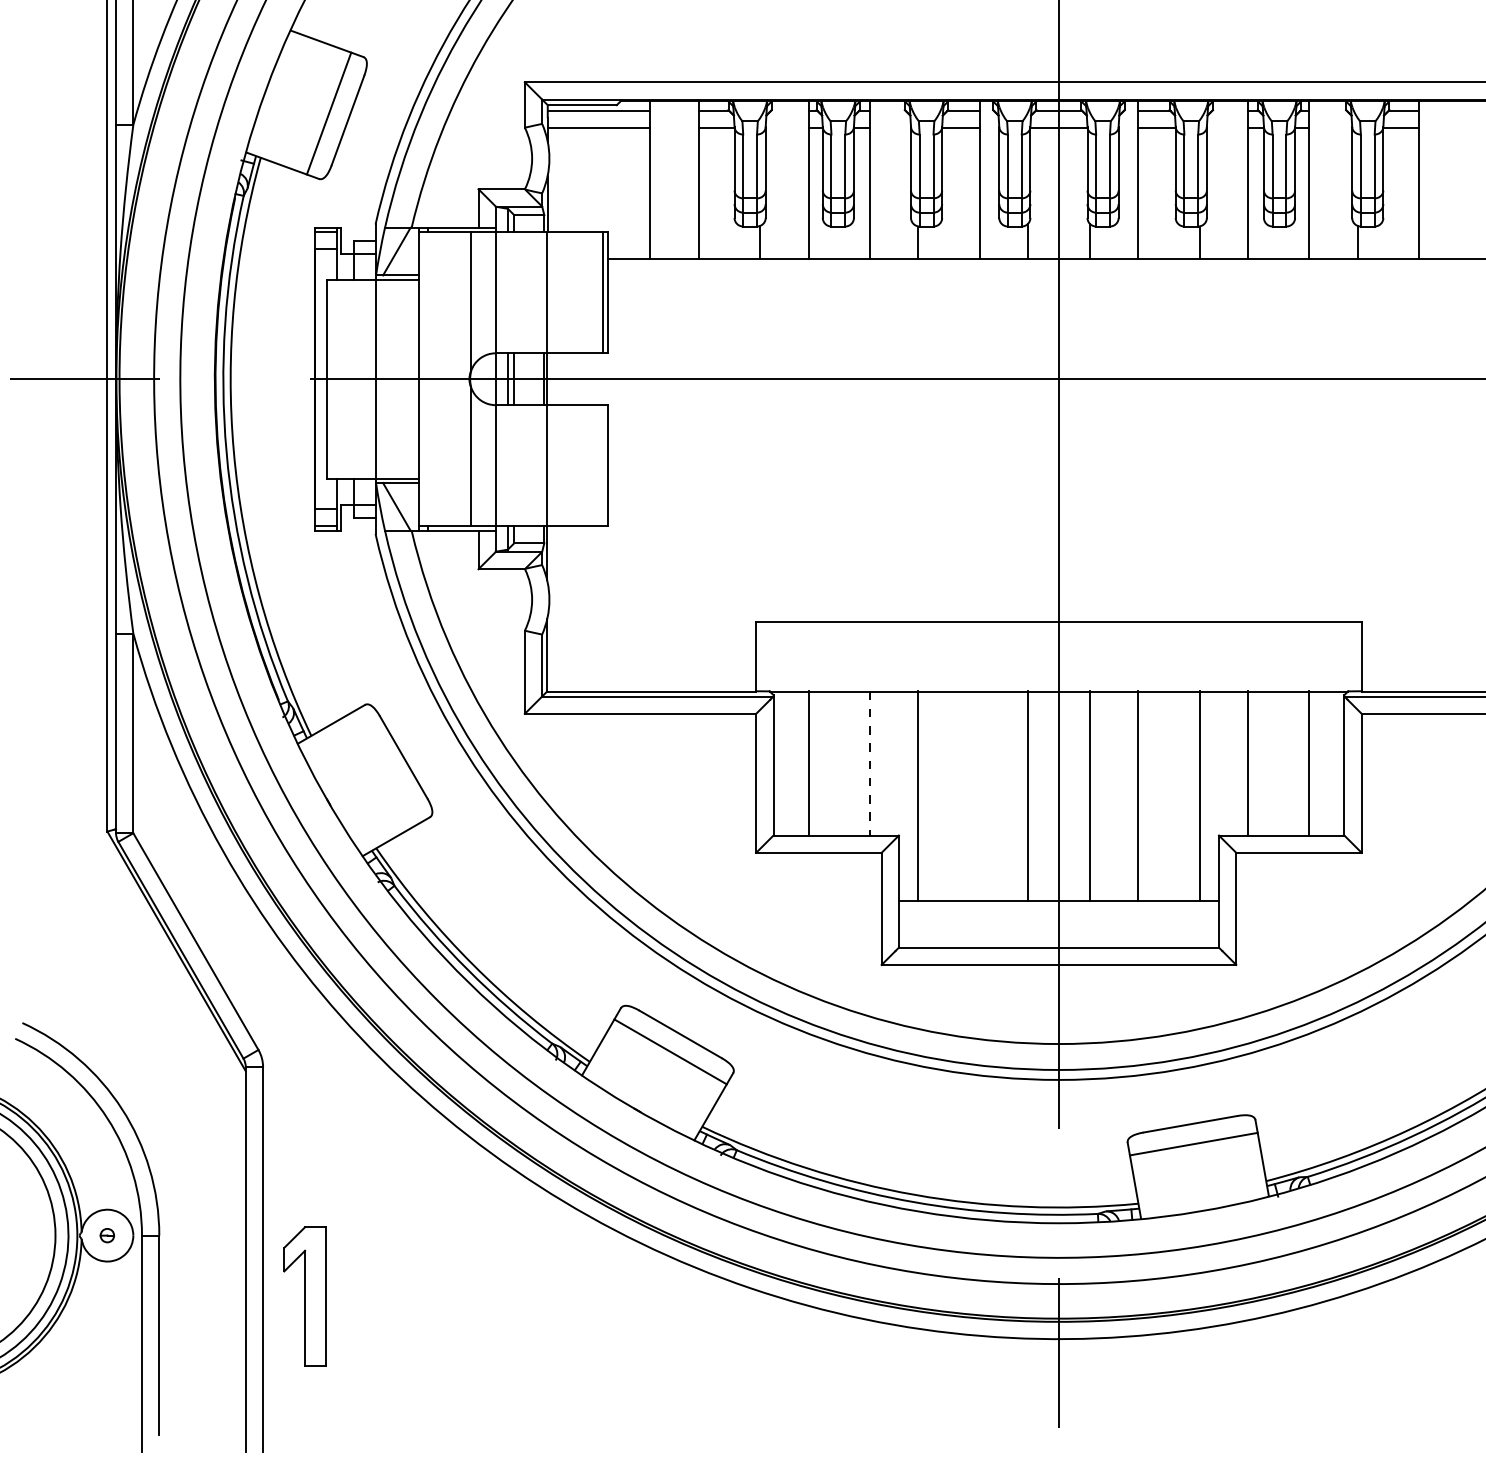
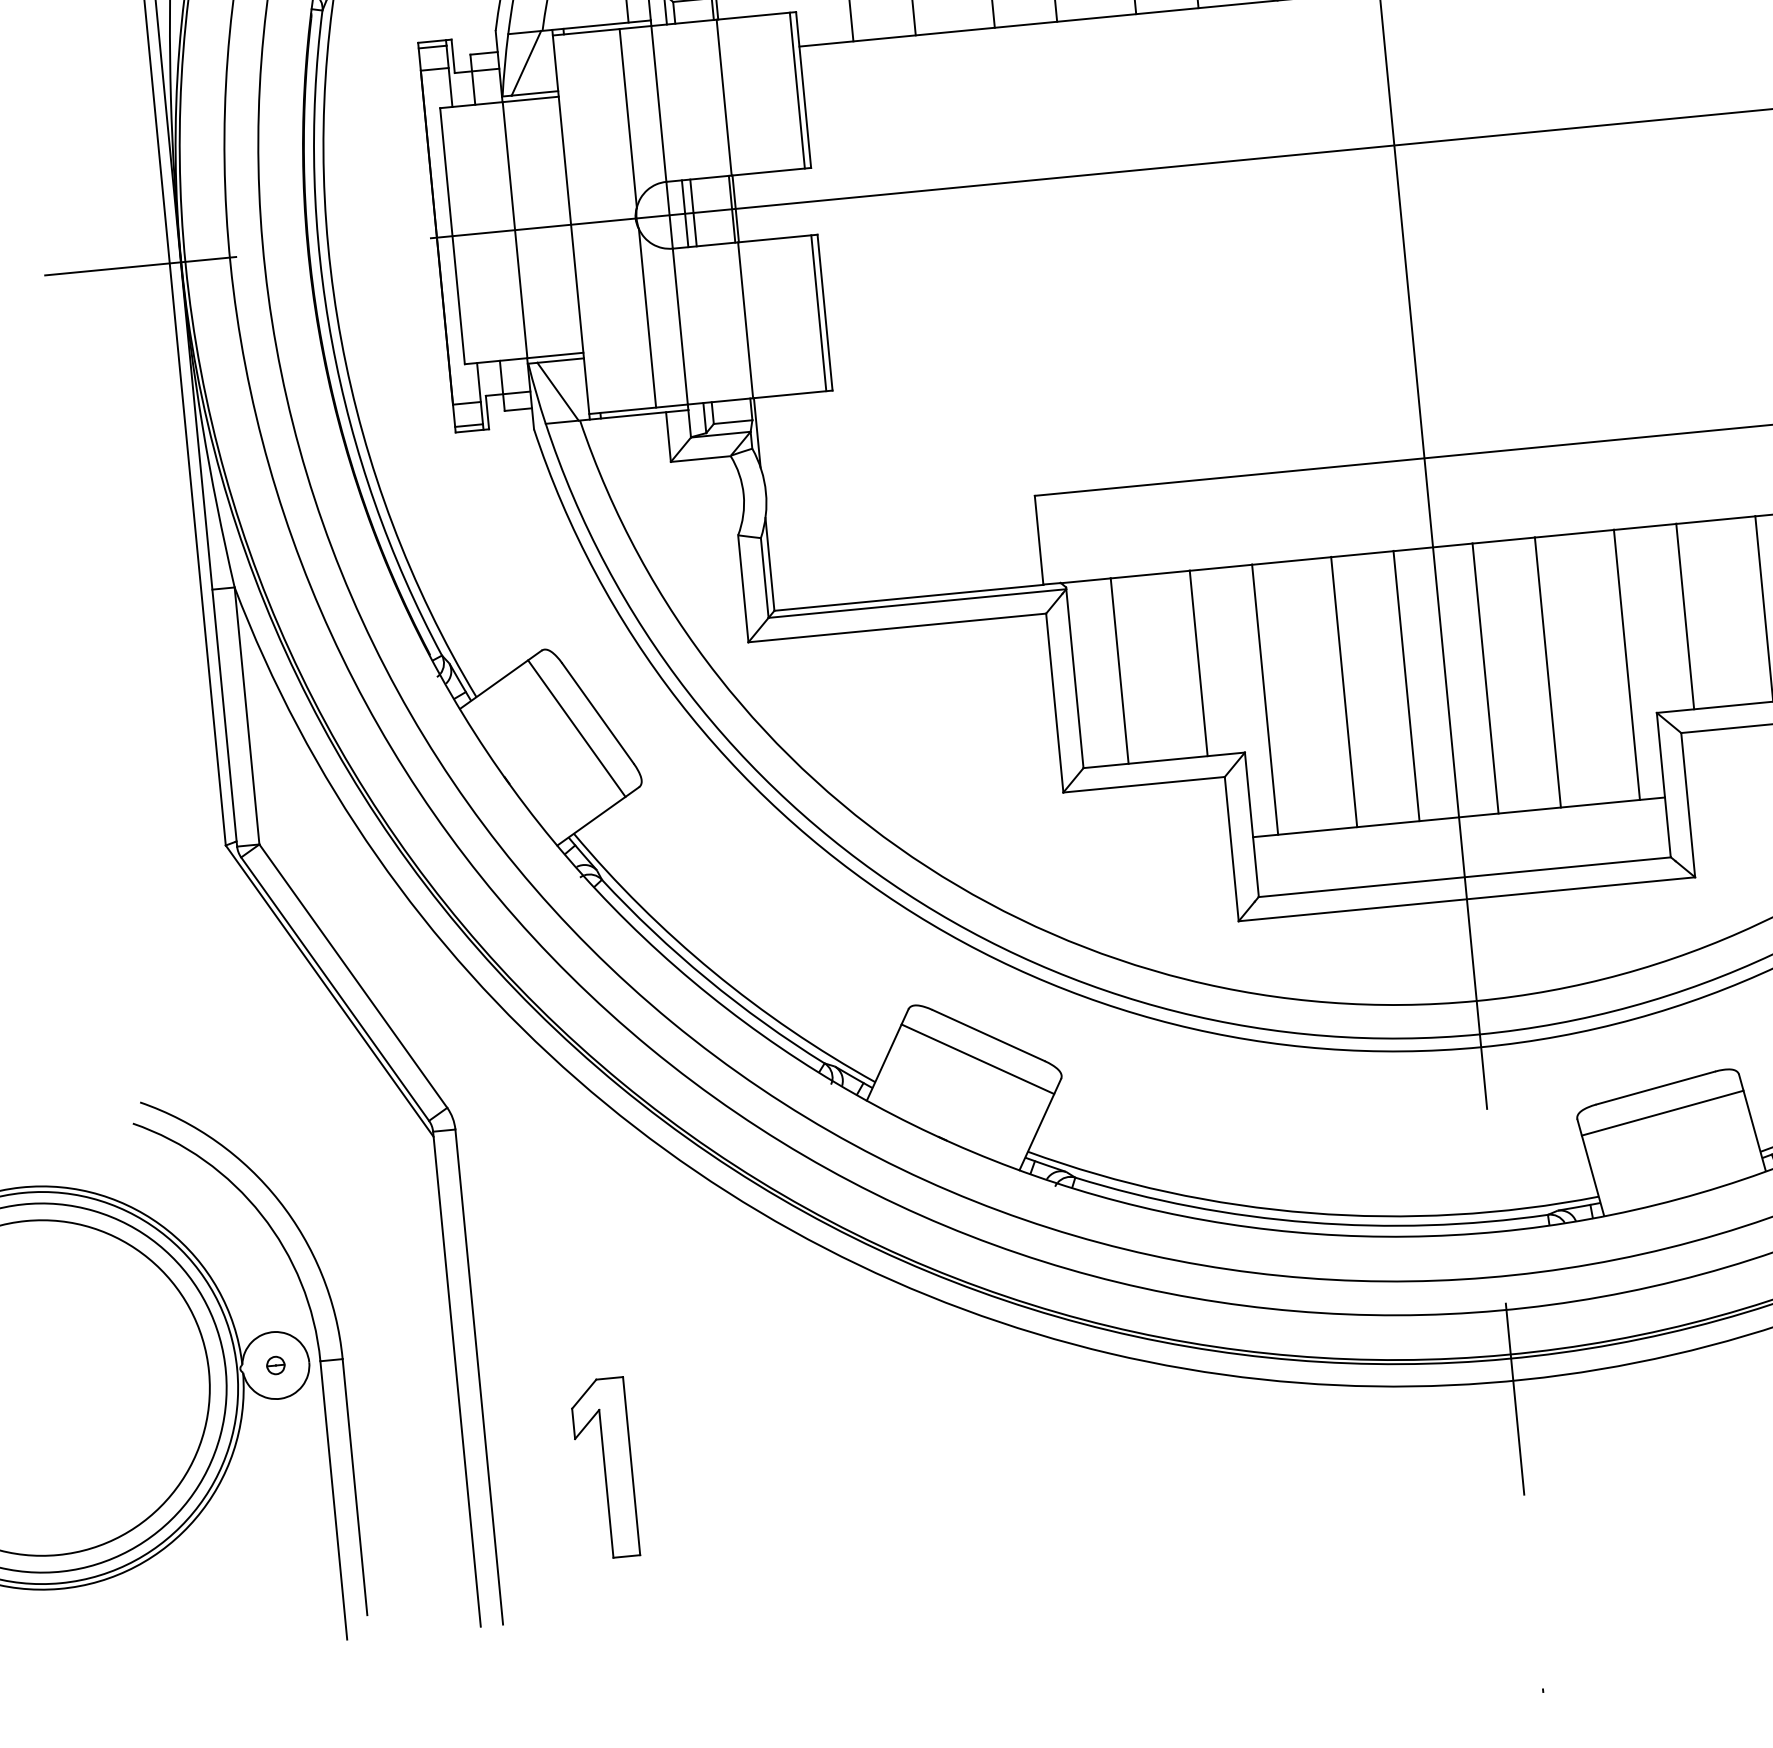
line: (603, 465) -> (818, 312), added
line: (869, 763) -> (1198, 663), dashed -> solid
line: (385, 767) -> (575, 728), added
line: (979, 796) -> (1343, 692), added
part: (304, 1296) -> (604, 1468), moved

